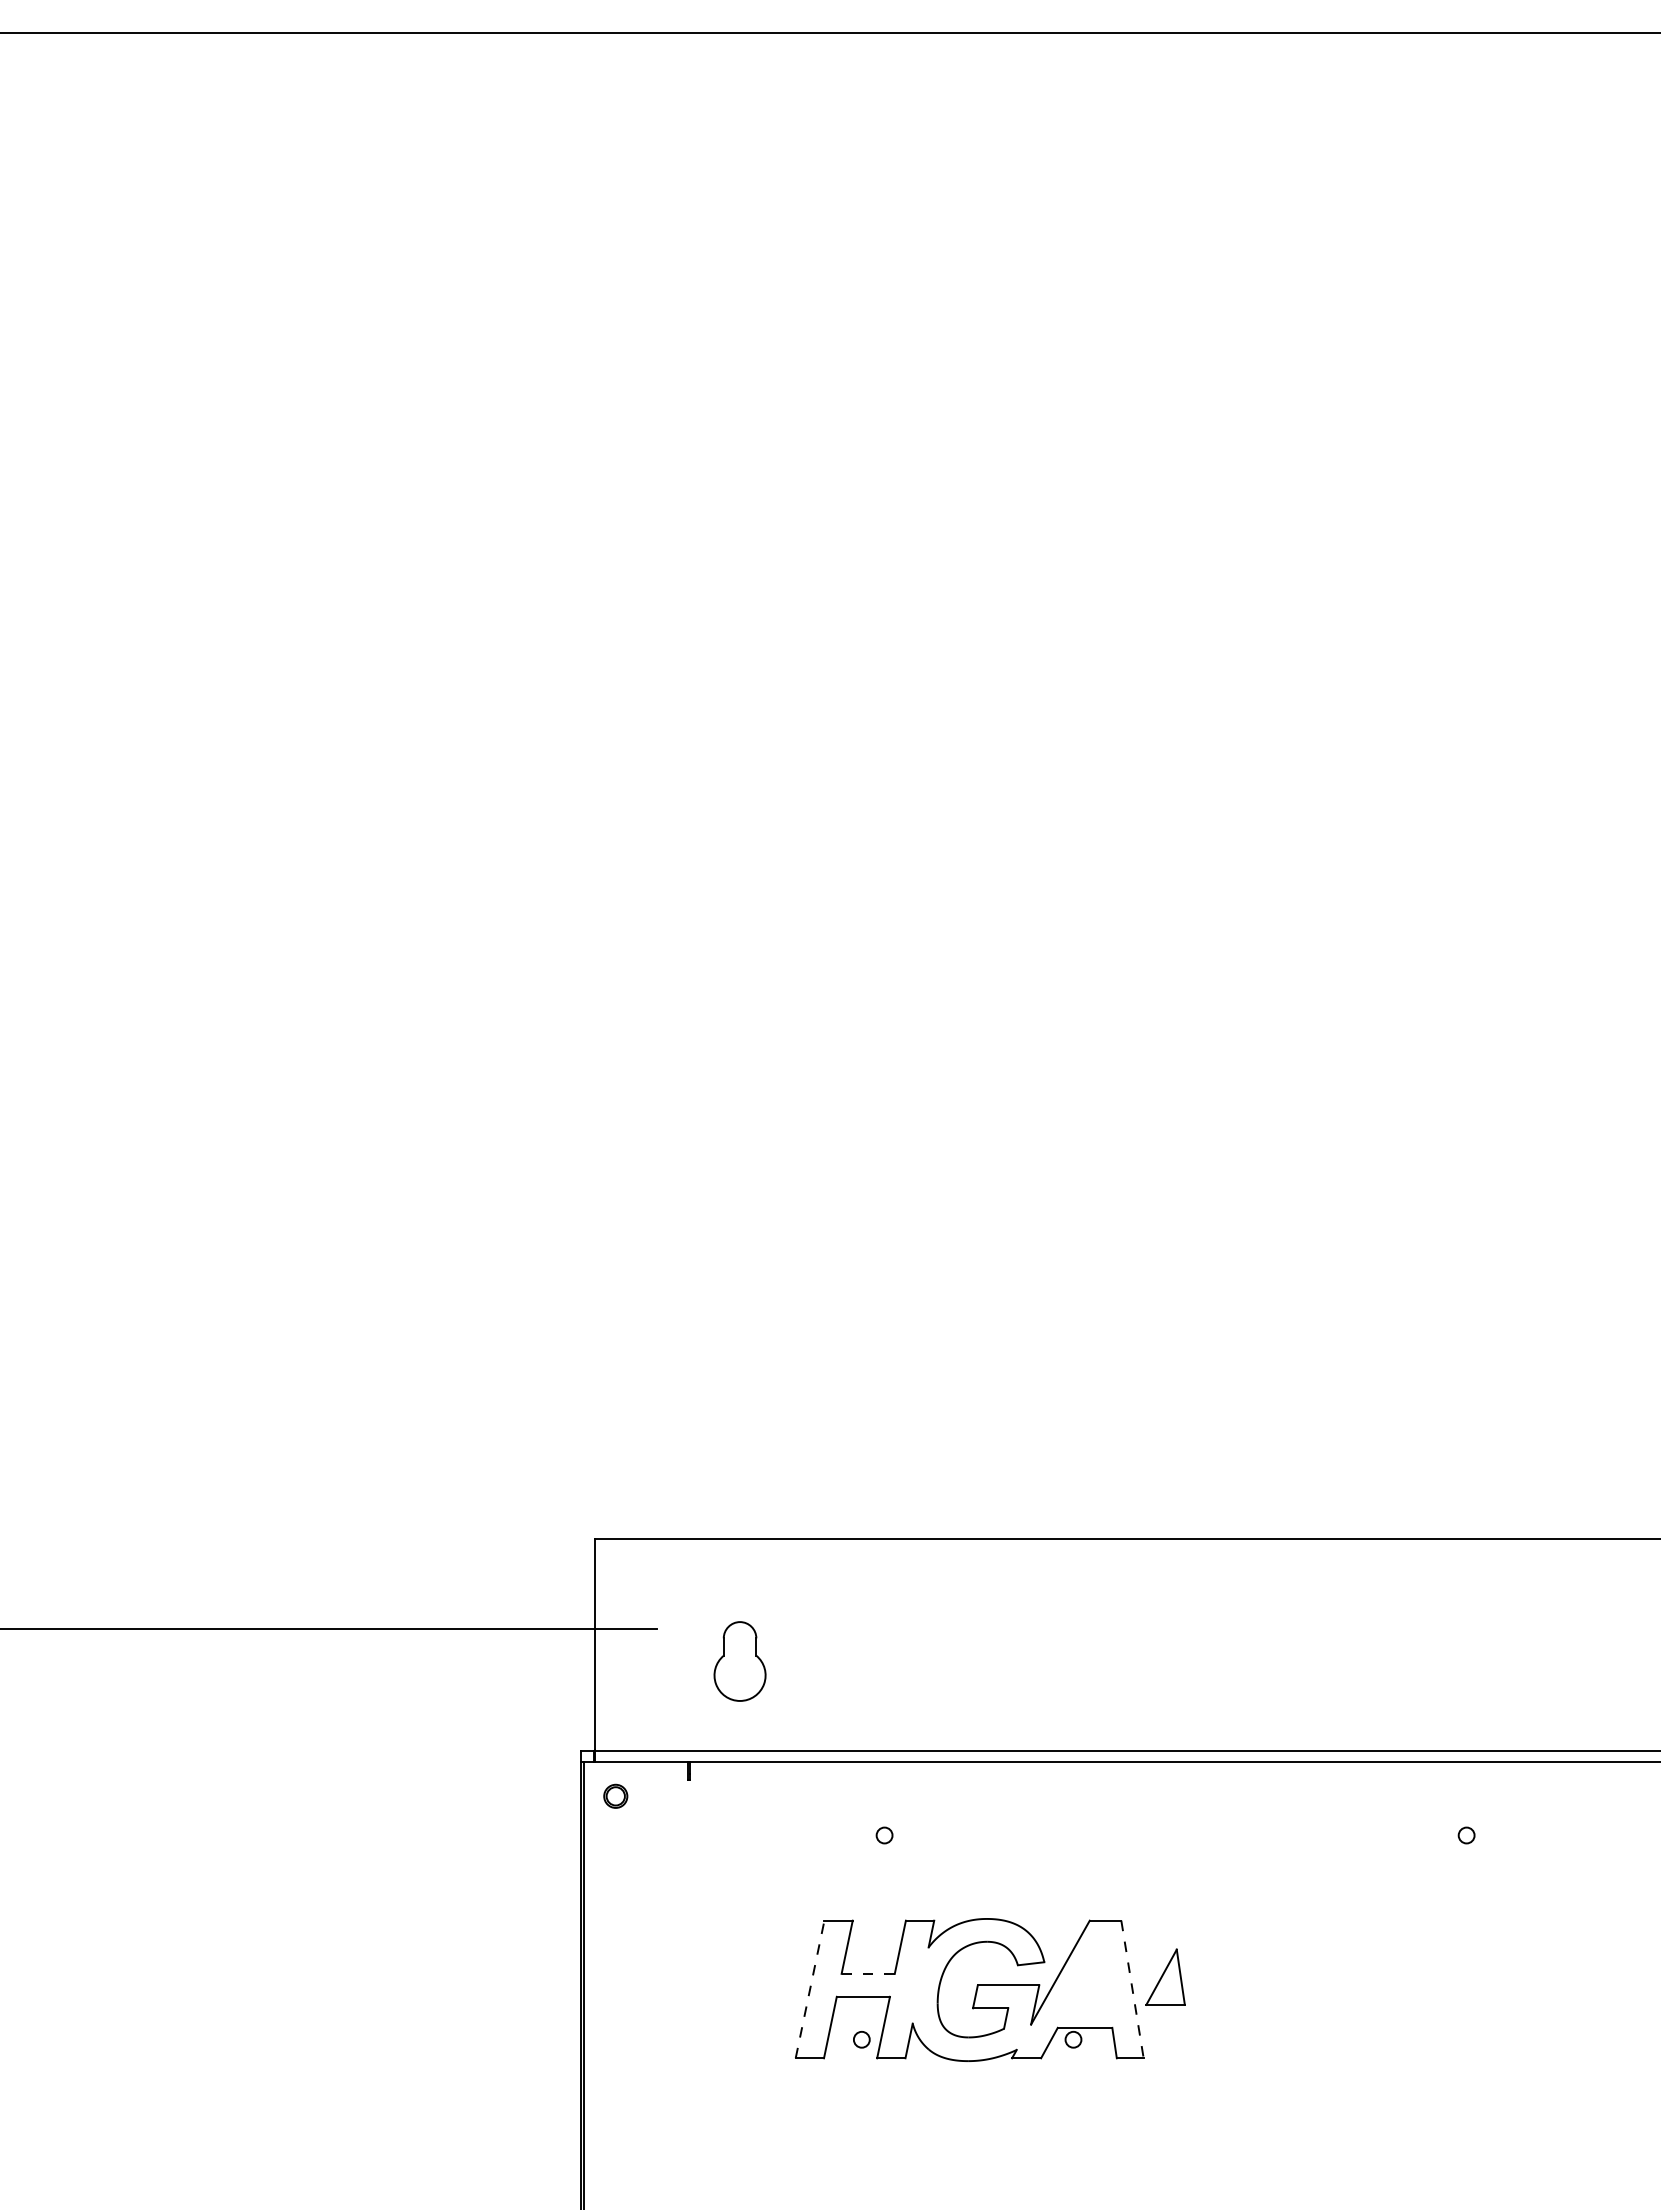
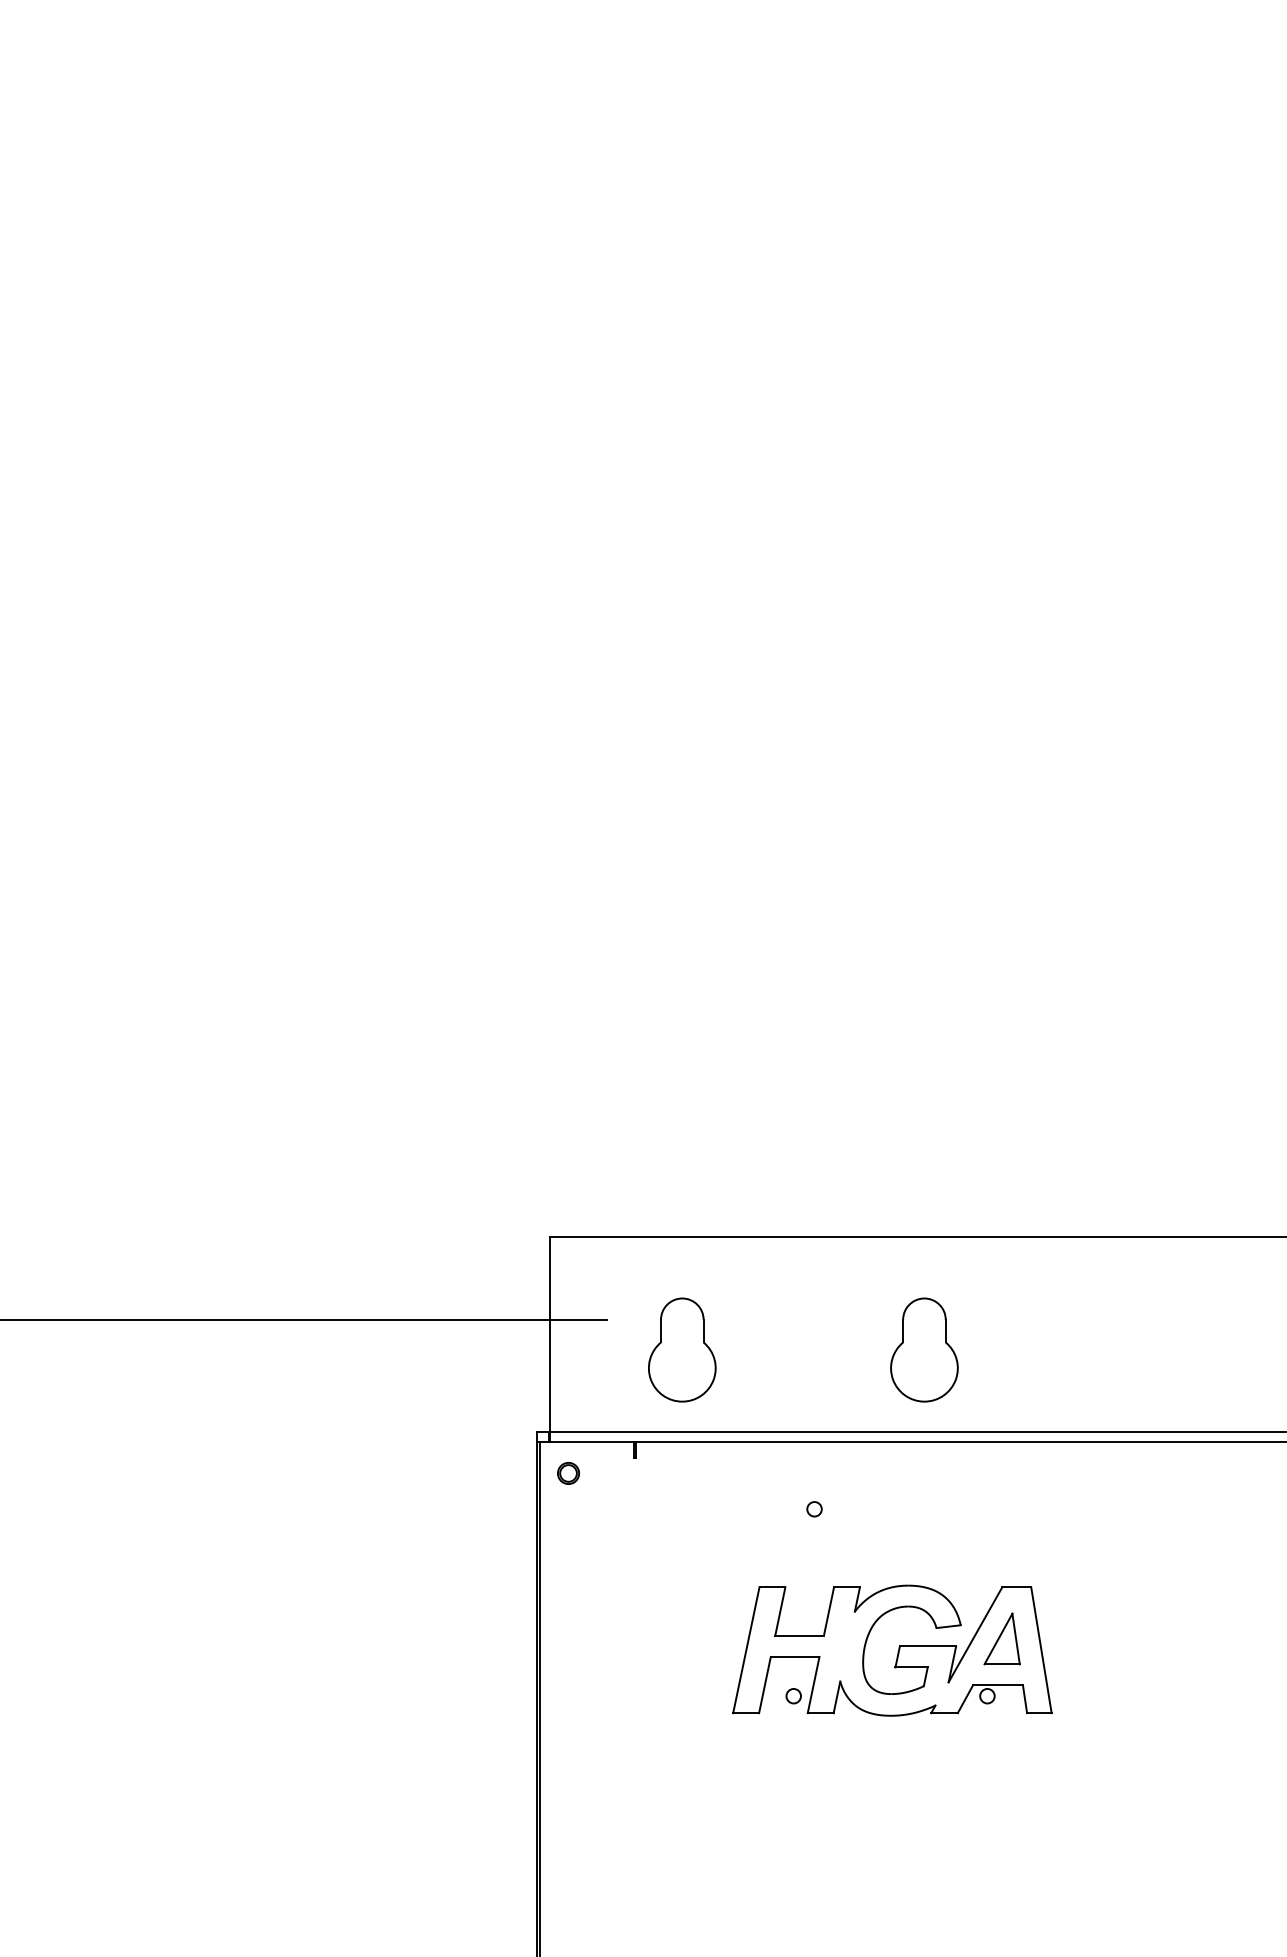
part: (739, 1661) -> (681, 1350), size x1.43
part: (1004, 1661) -> (924, 1350), added
line: (868, 1973) -> (799, 1635), dashed -> solid
part: (1165, 1976) -> (1002, 1638), moved
line: (810, 1989) -> (746, 1650), dashed -> solid
line: (1132, 1989) -> (1041, 1650), dashed -> solid

